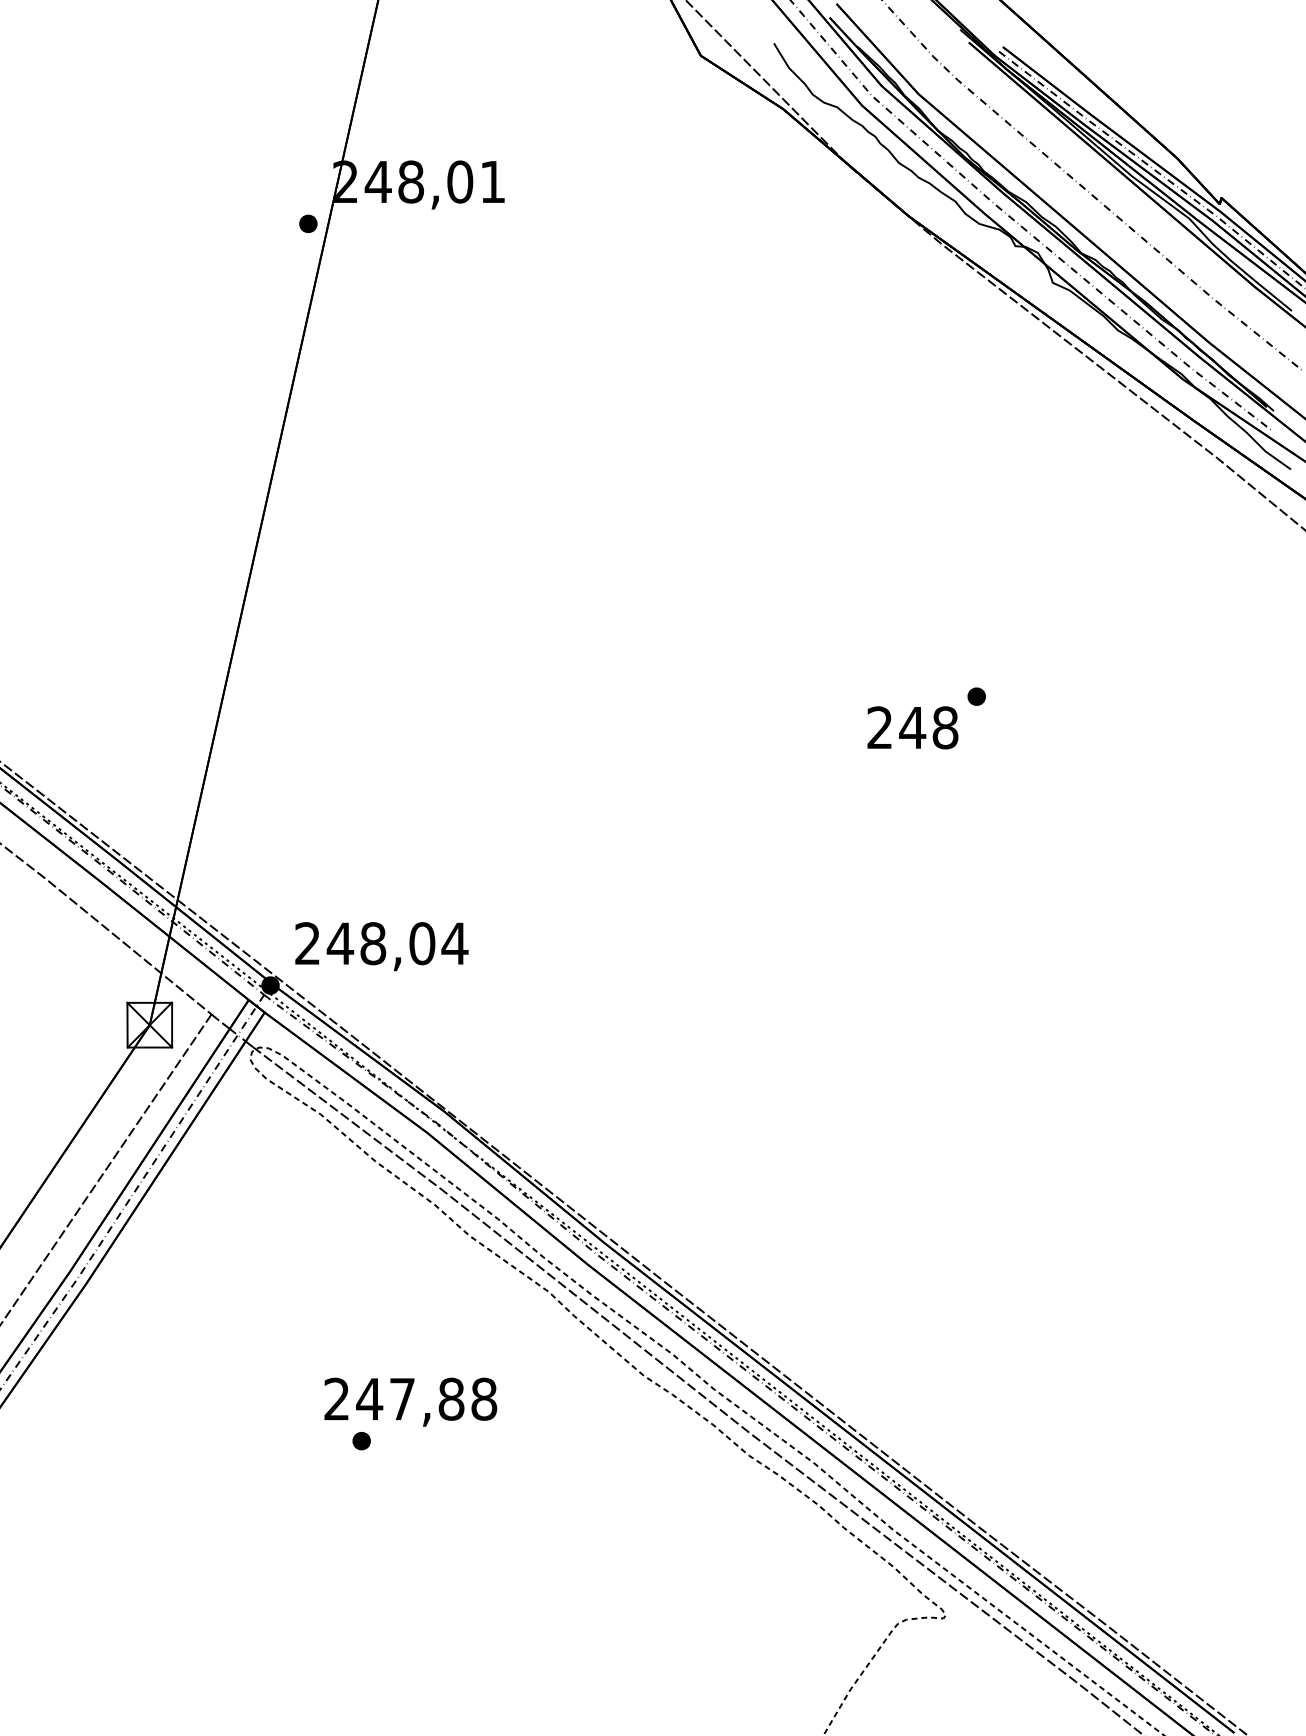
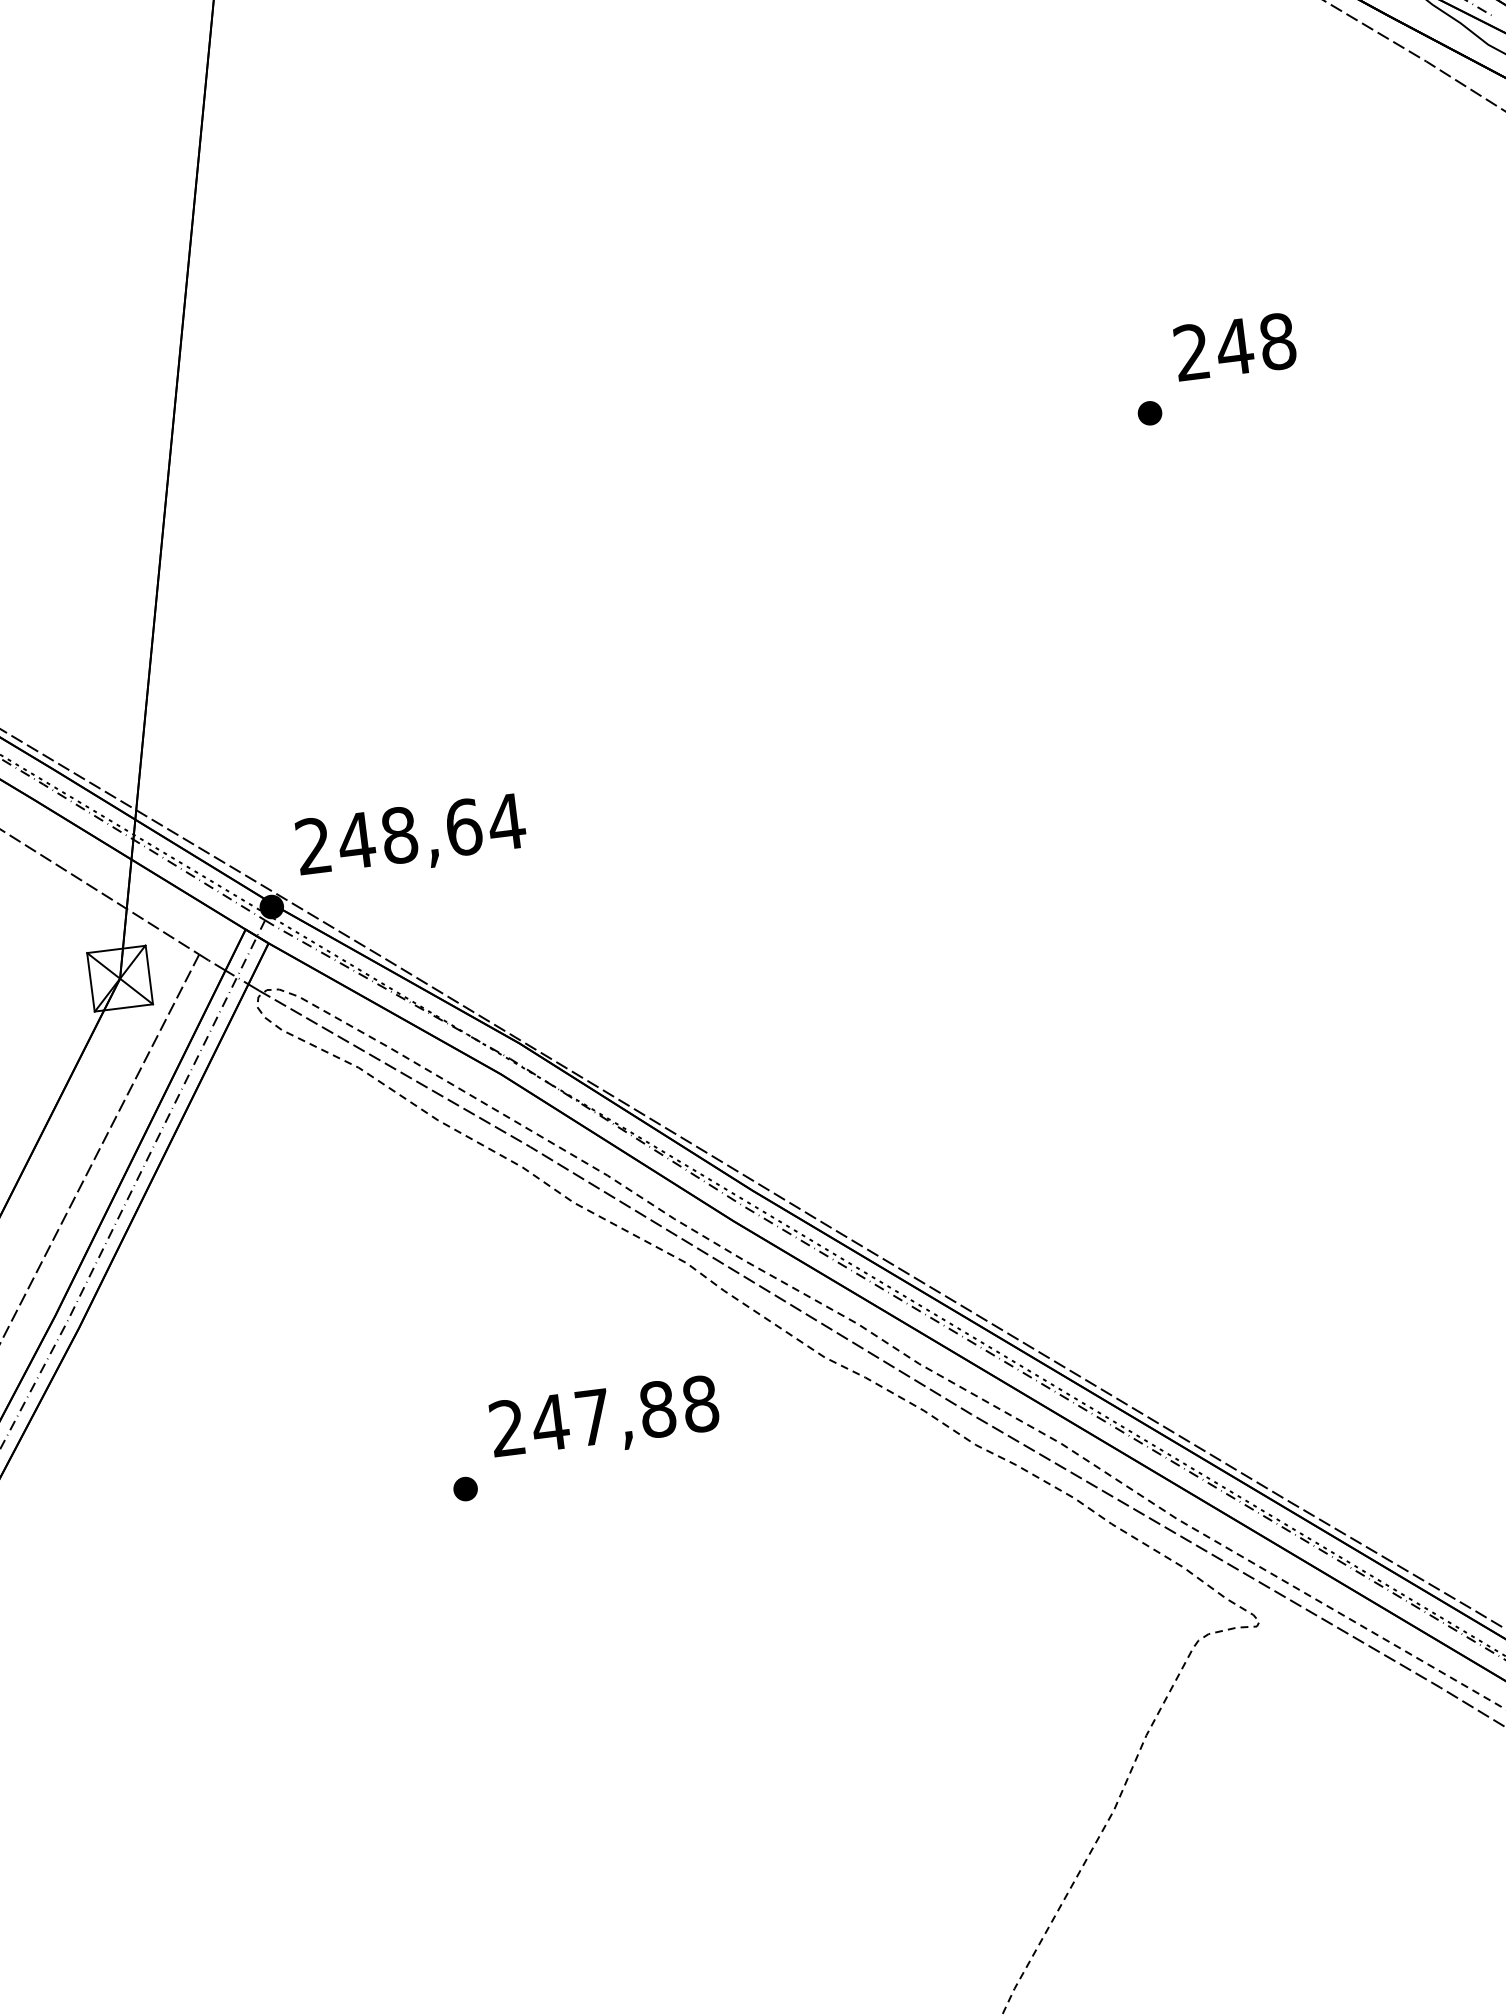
text: (912, 727) -> (1234, 346), moved
text: (422, 943) -> (464, 827), 248,04 -> 248,64
text: (410, 1401) -> (604, 1419), moved

